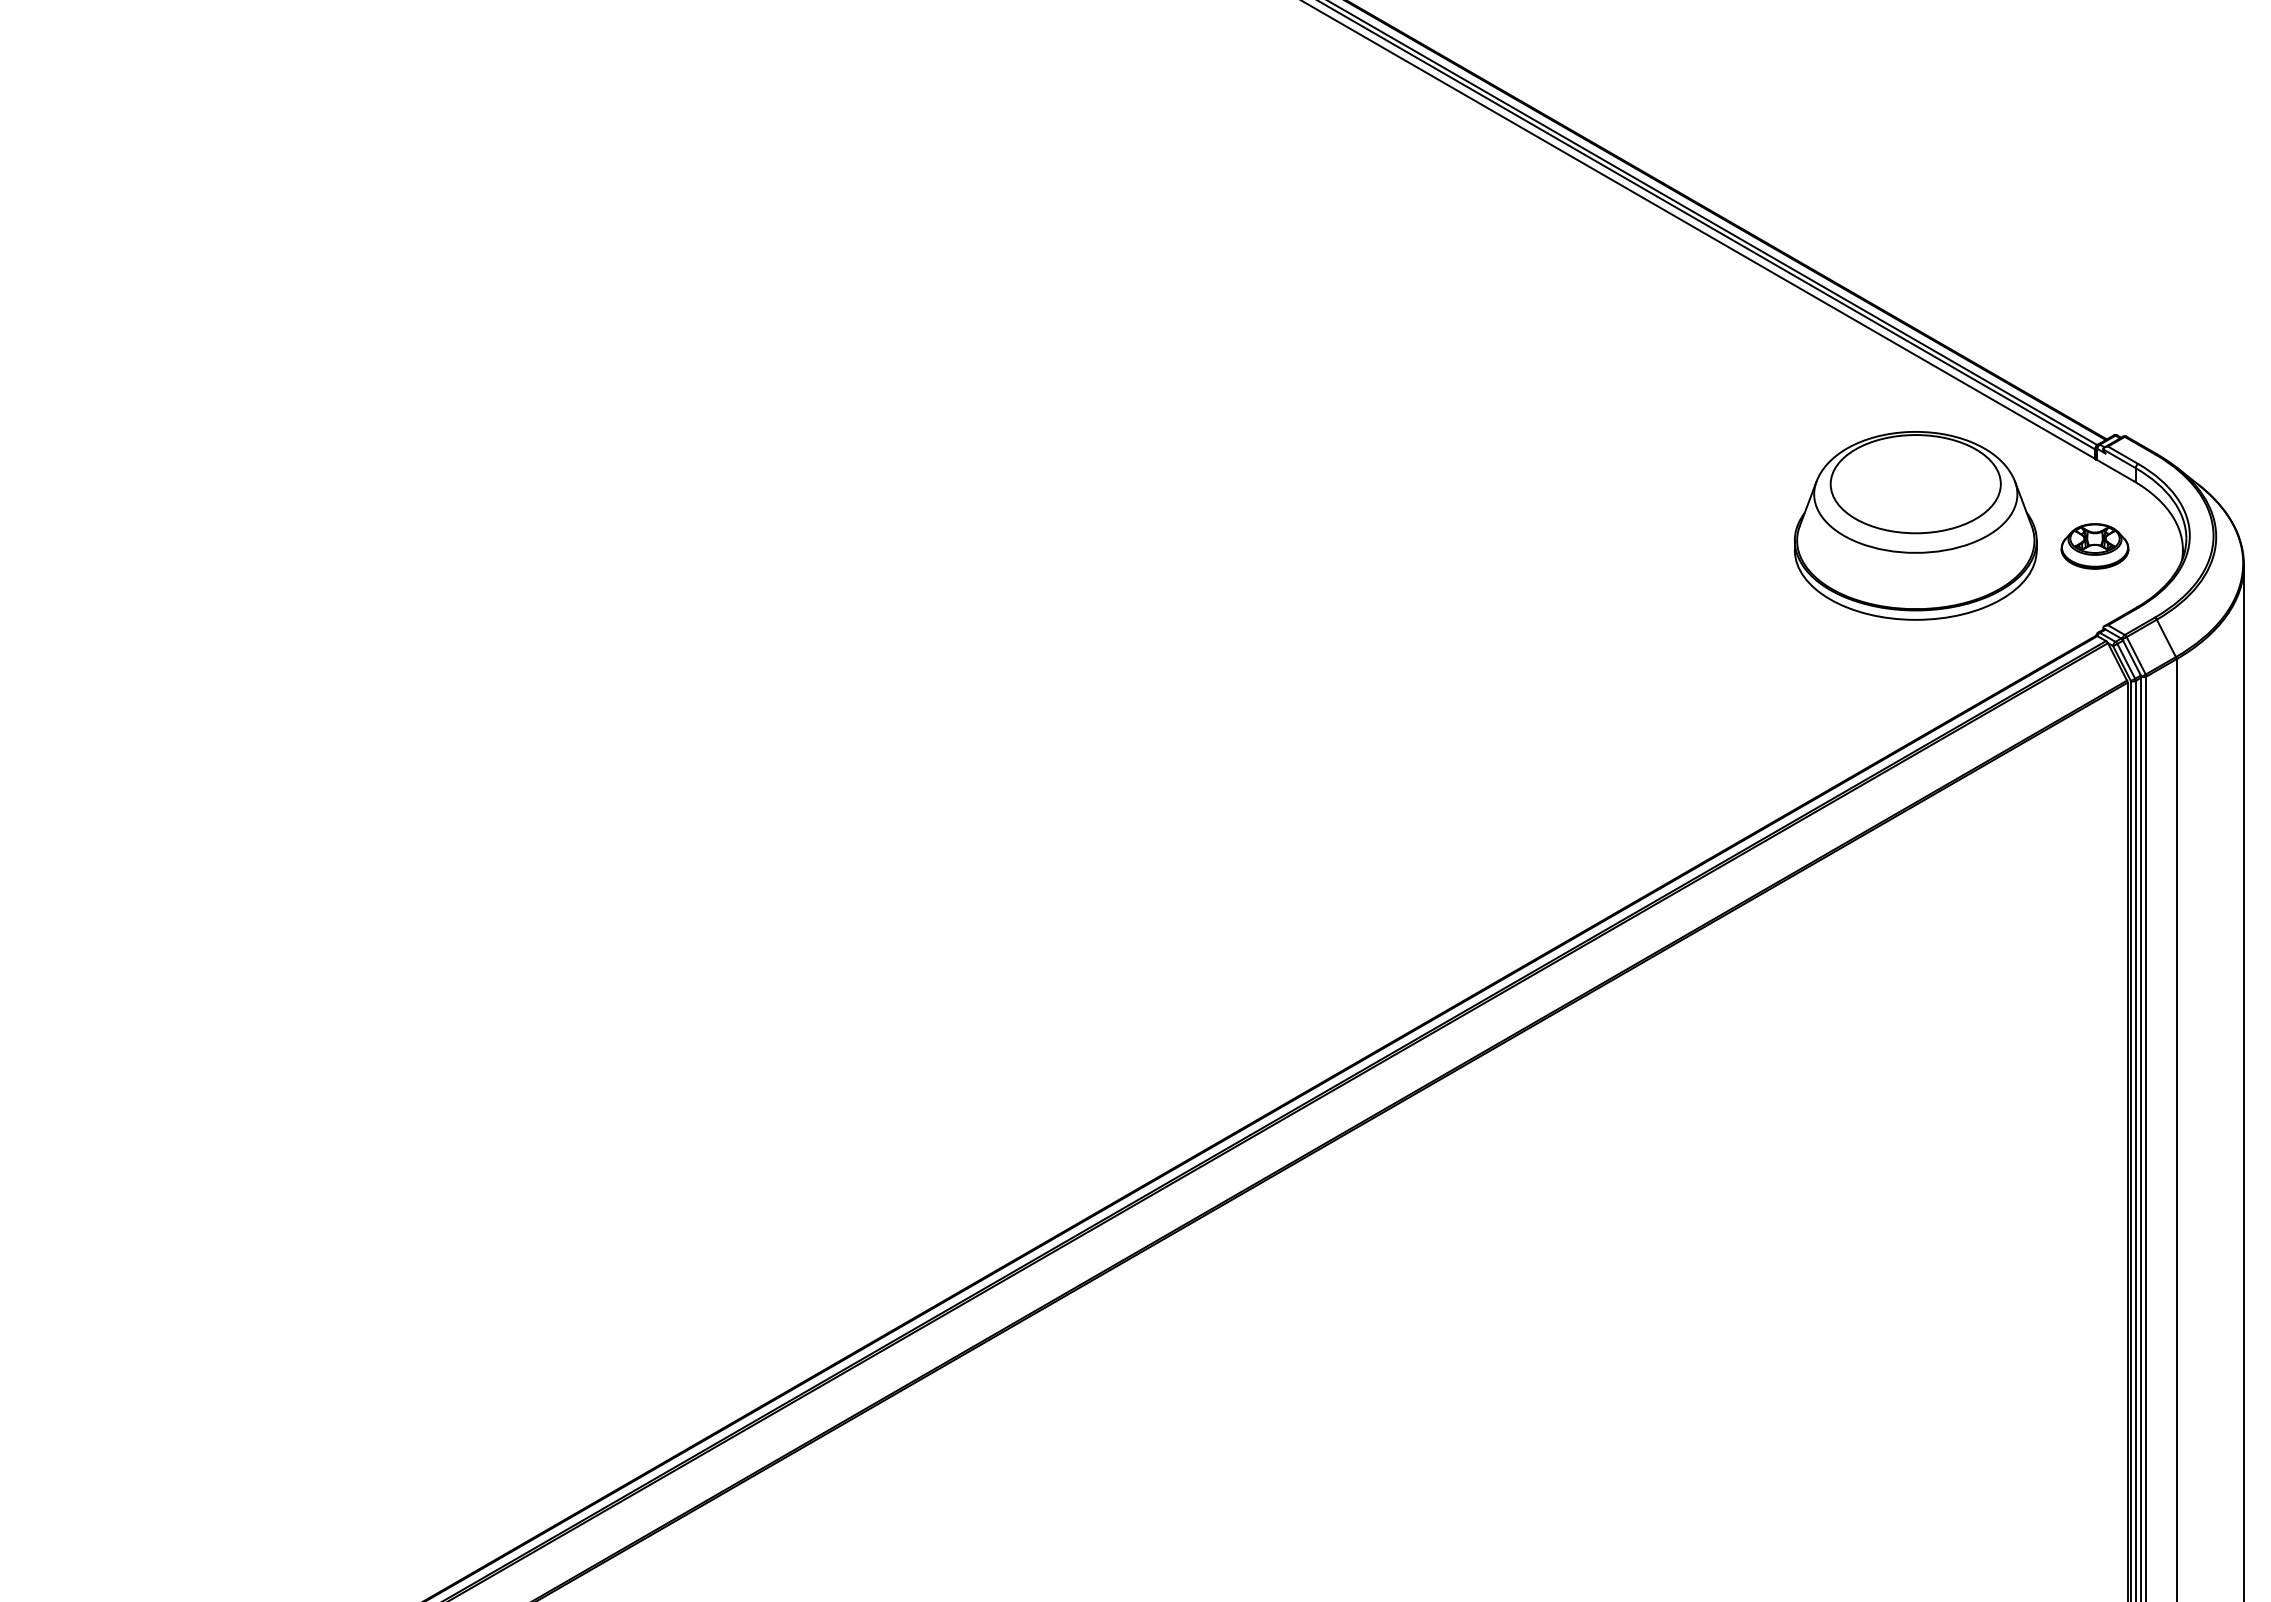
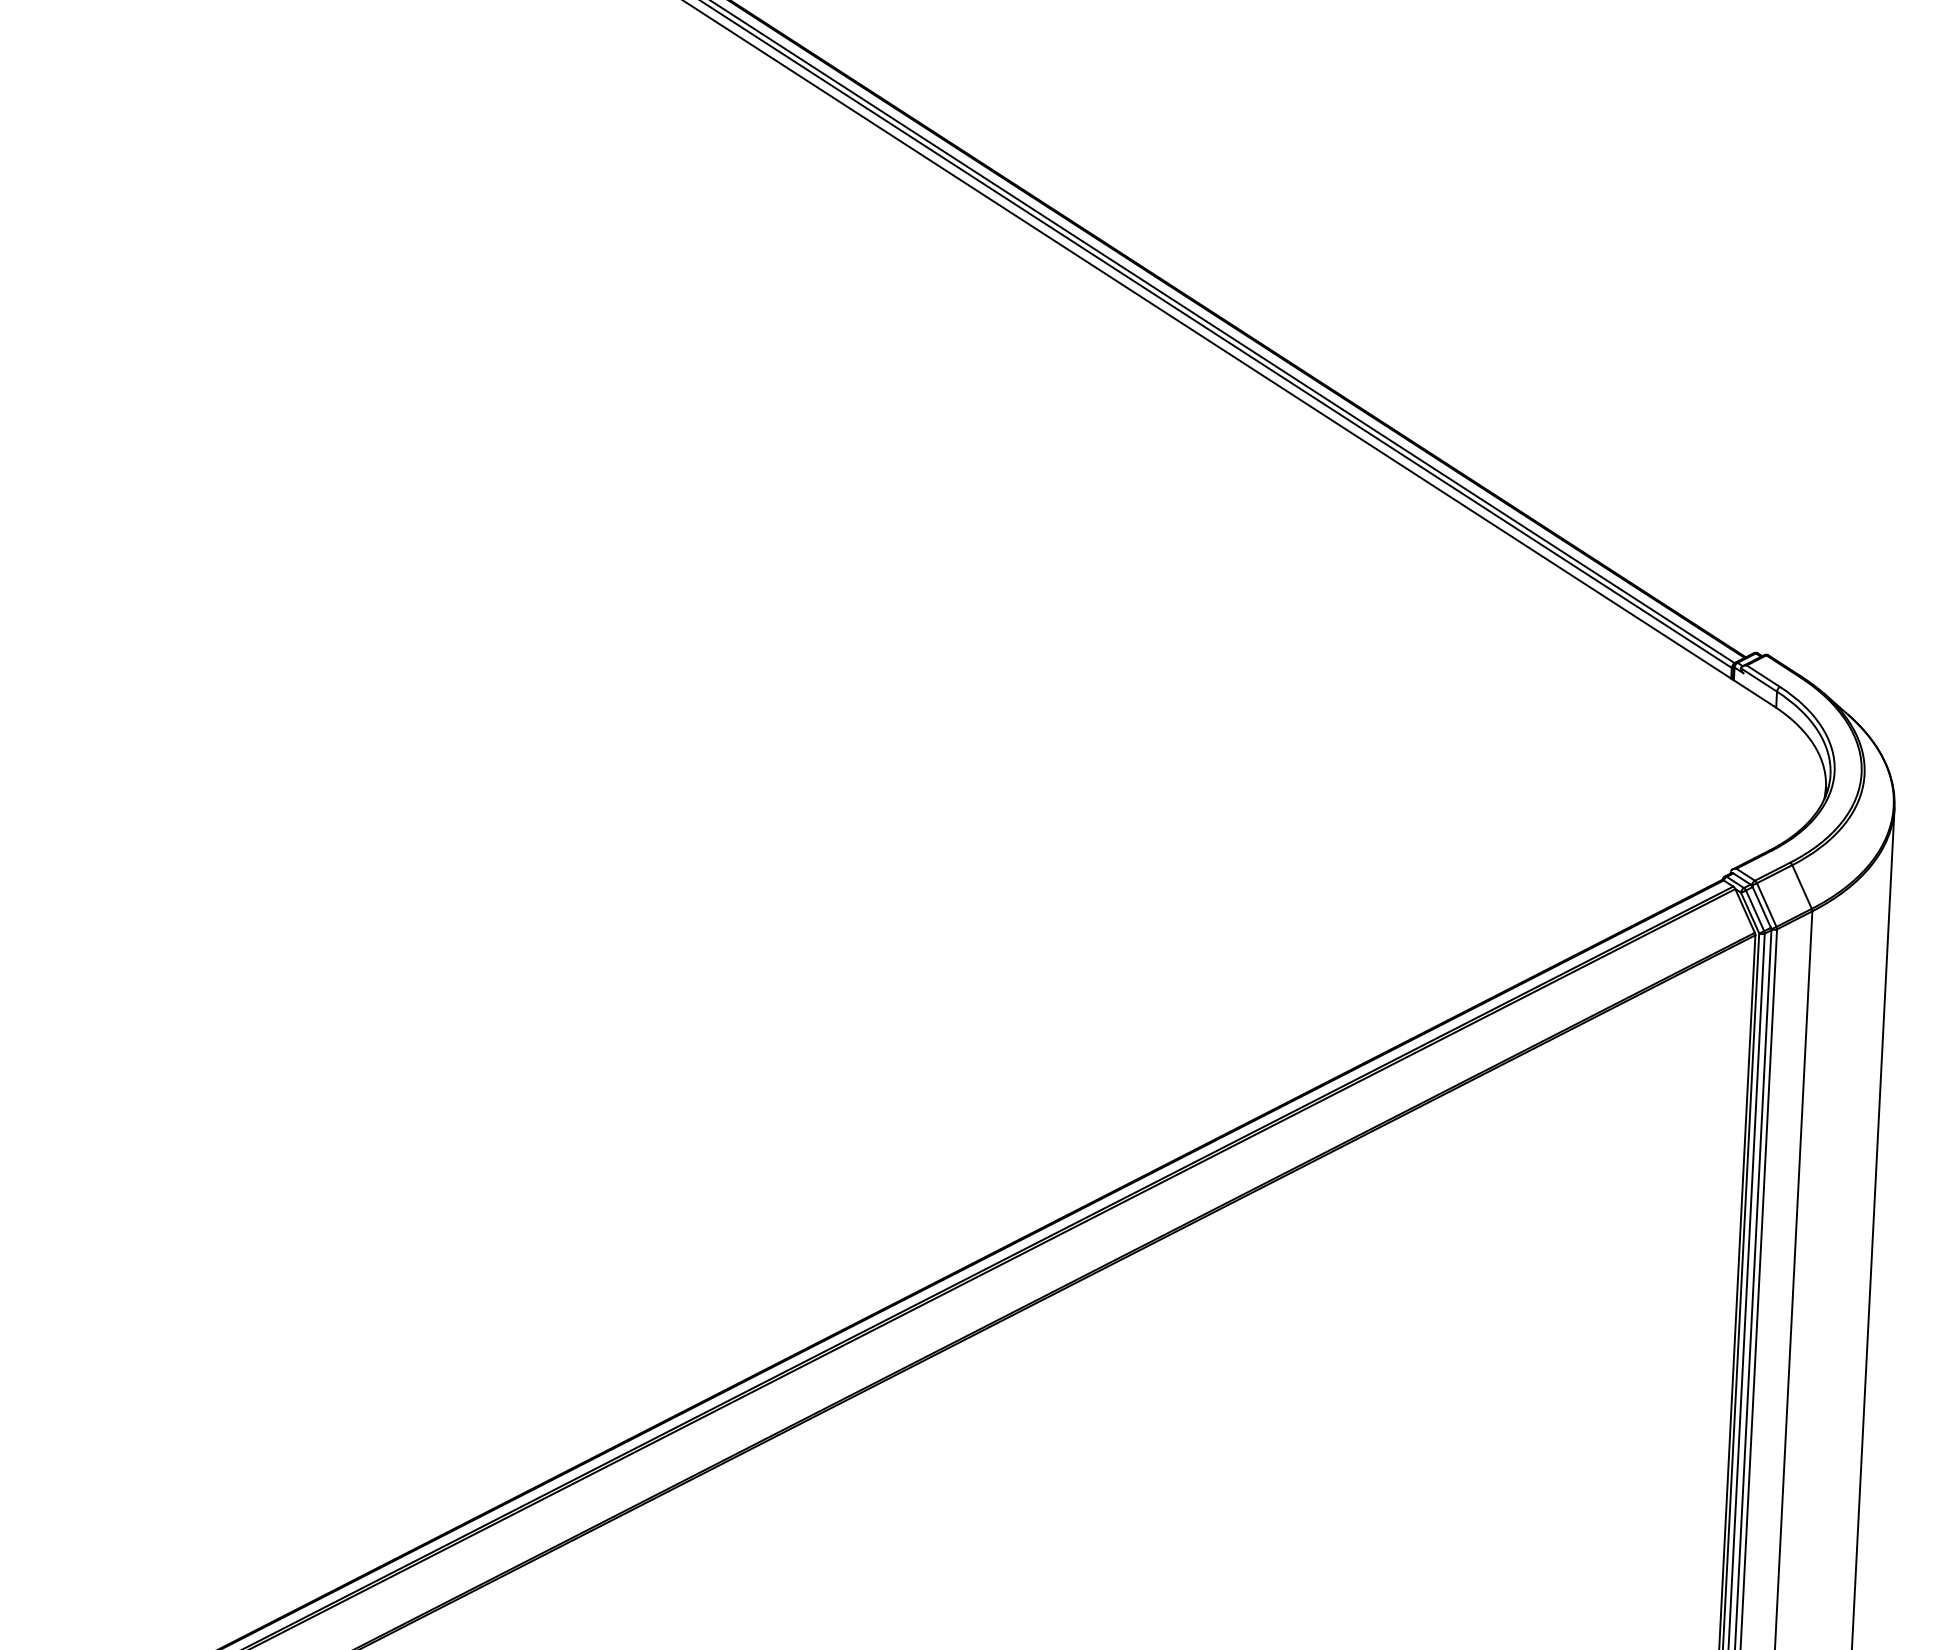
part: (1915, 525) -> (1523, 744), removed
part: (2094, 546) -> (1725, 778), removed

